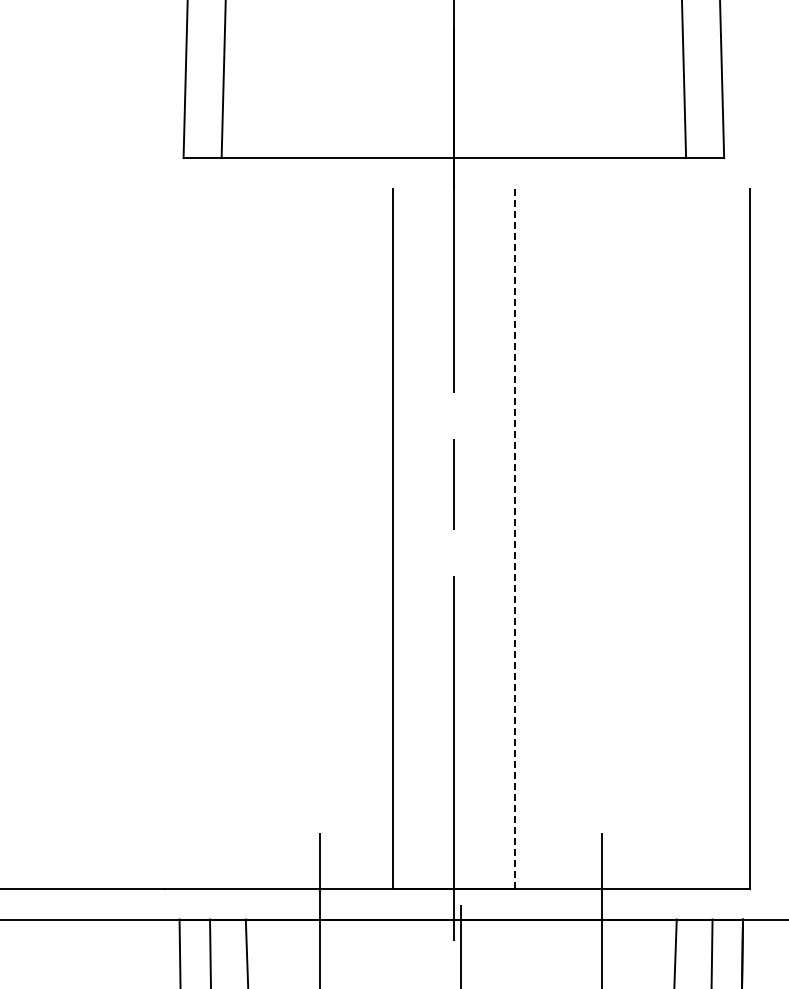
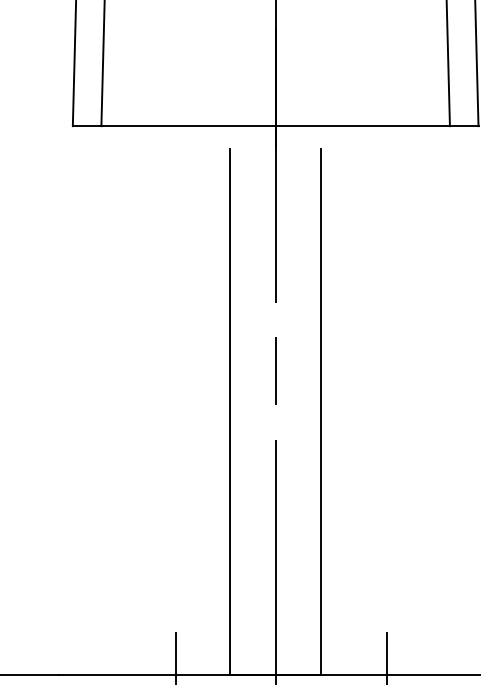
line: (514, 538) -> (321, 411), dashed -> solid

